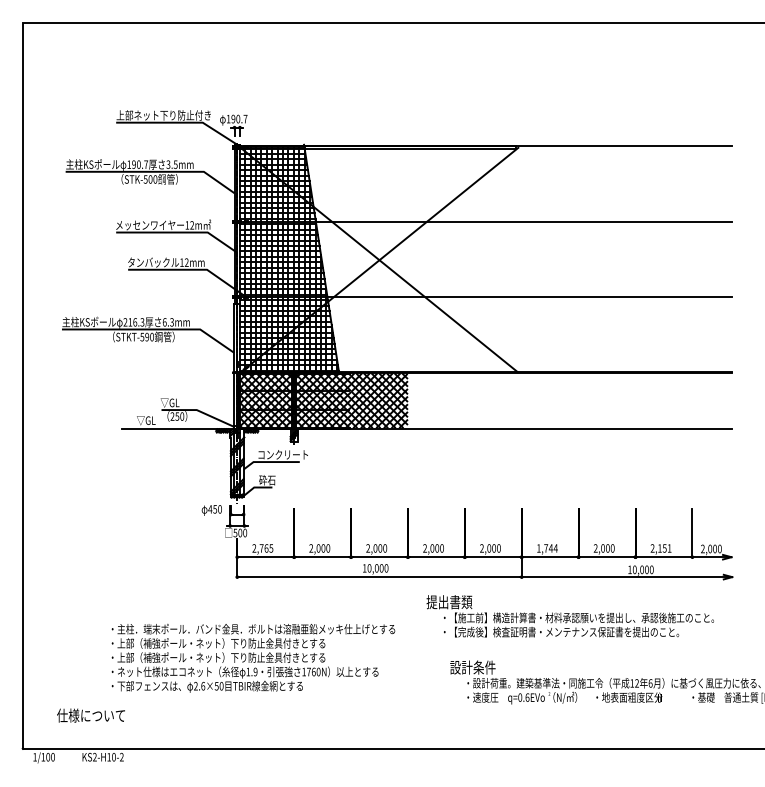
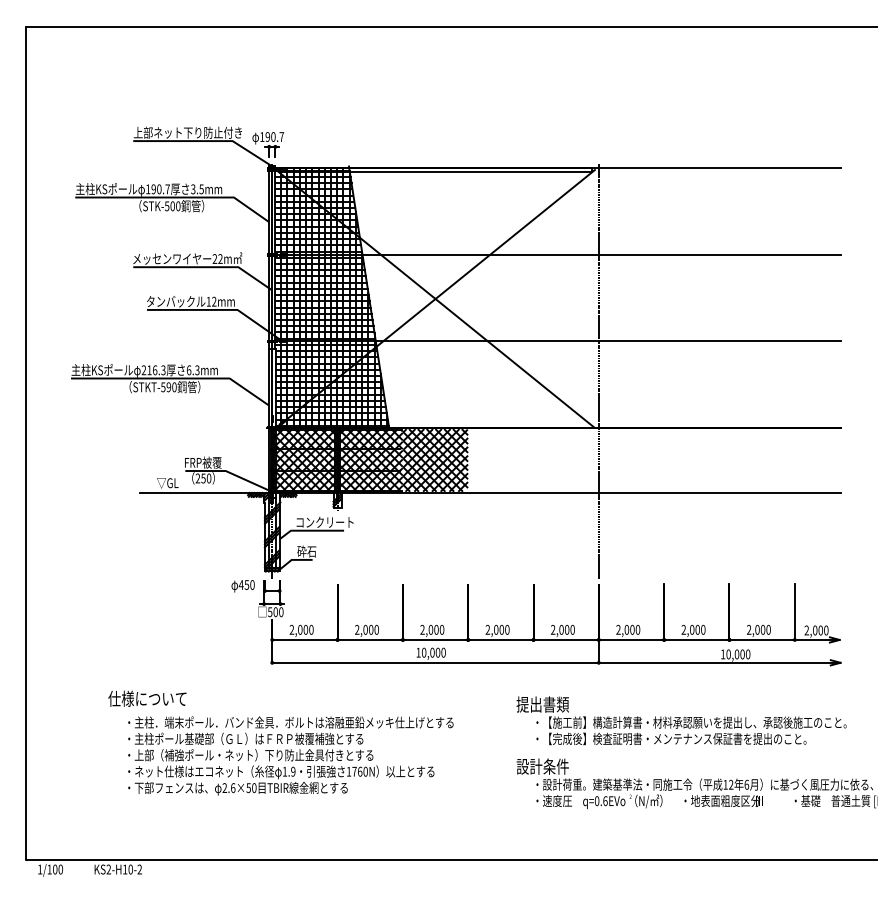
text: (186, 224) -> (214, 258), 12m -> 22m
line: (521, 323) -> (598, 371), added
text: (176, 402) -> (202, 462), ▽GL -> FRP被覆
text: (266, 548) -> (305, 629), 2,765 -> 2,000
text: (547, 548) -> (628, 629), 1,744 -> 2,000
text: (664, 548) -> (762, 629), 2,151 -> 2,000
text: (570, 616) -> (681, 720), moved
text: (221, 643) -> (254, 738), ・上部（補強ポール・ネット）下り防止金具付きとする -> ・主柱ポール基礎部（ＧＬ）はＦＲＰ被覆補強とする
text: (91, 715) -> (147, 698), moved

